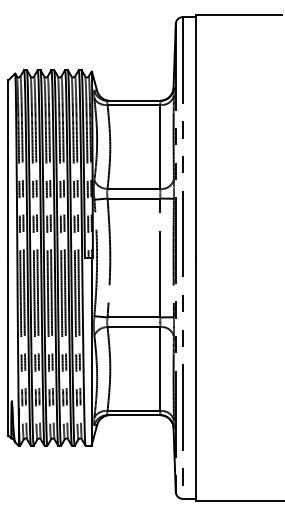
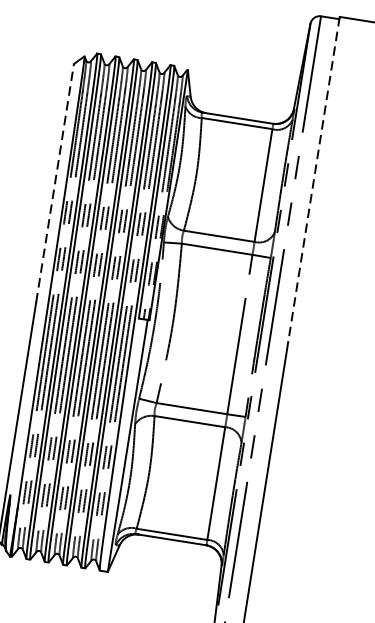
line: (196, 137) -> (314, 180), solid -> dashed
line: (8, 169) -> (55, 183), solid -> dashed

